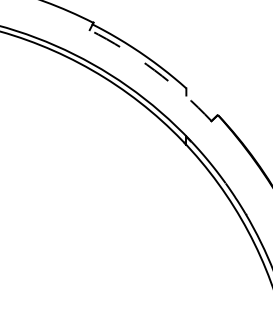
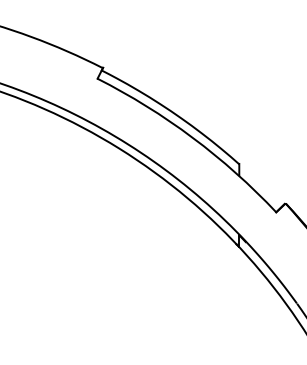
arc: (154, 70) -> (192, 138), dashed -> solid

